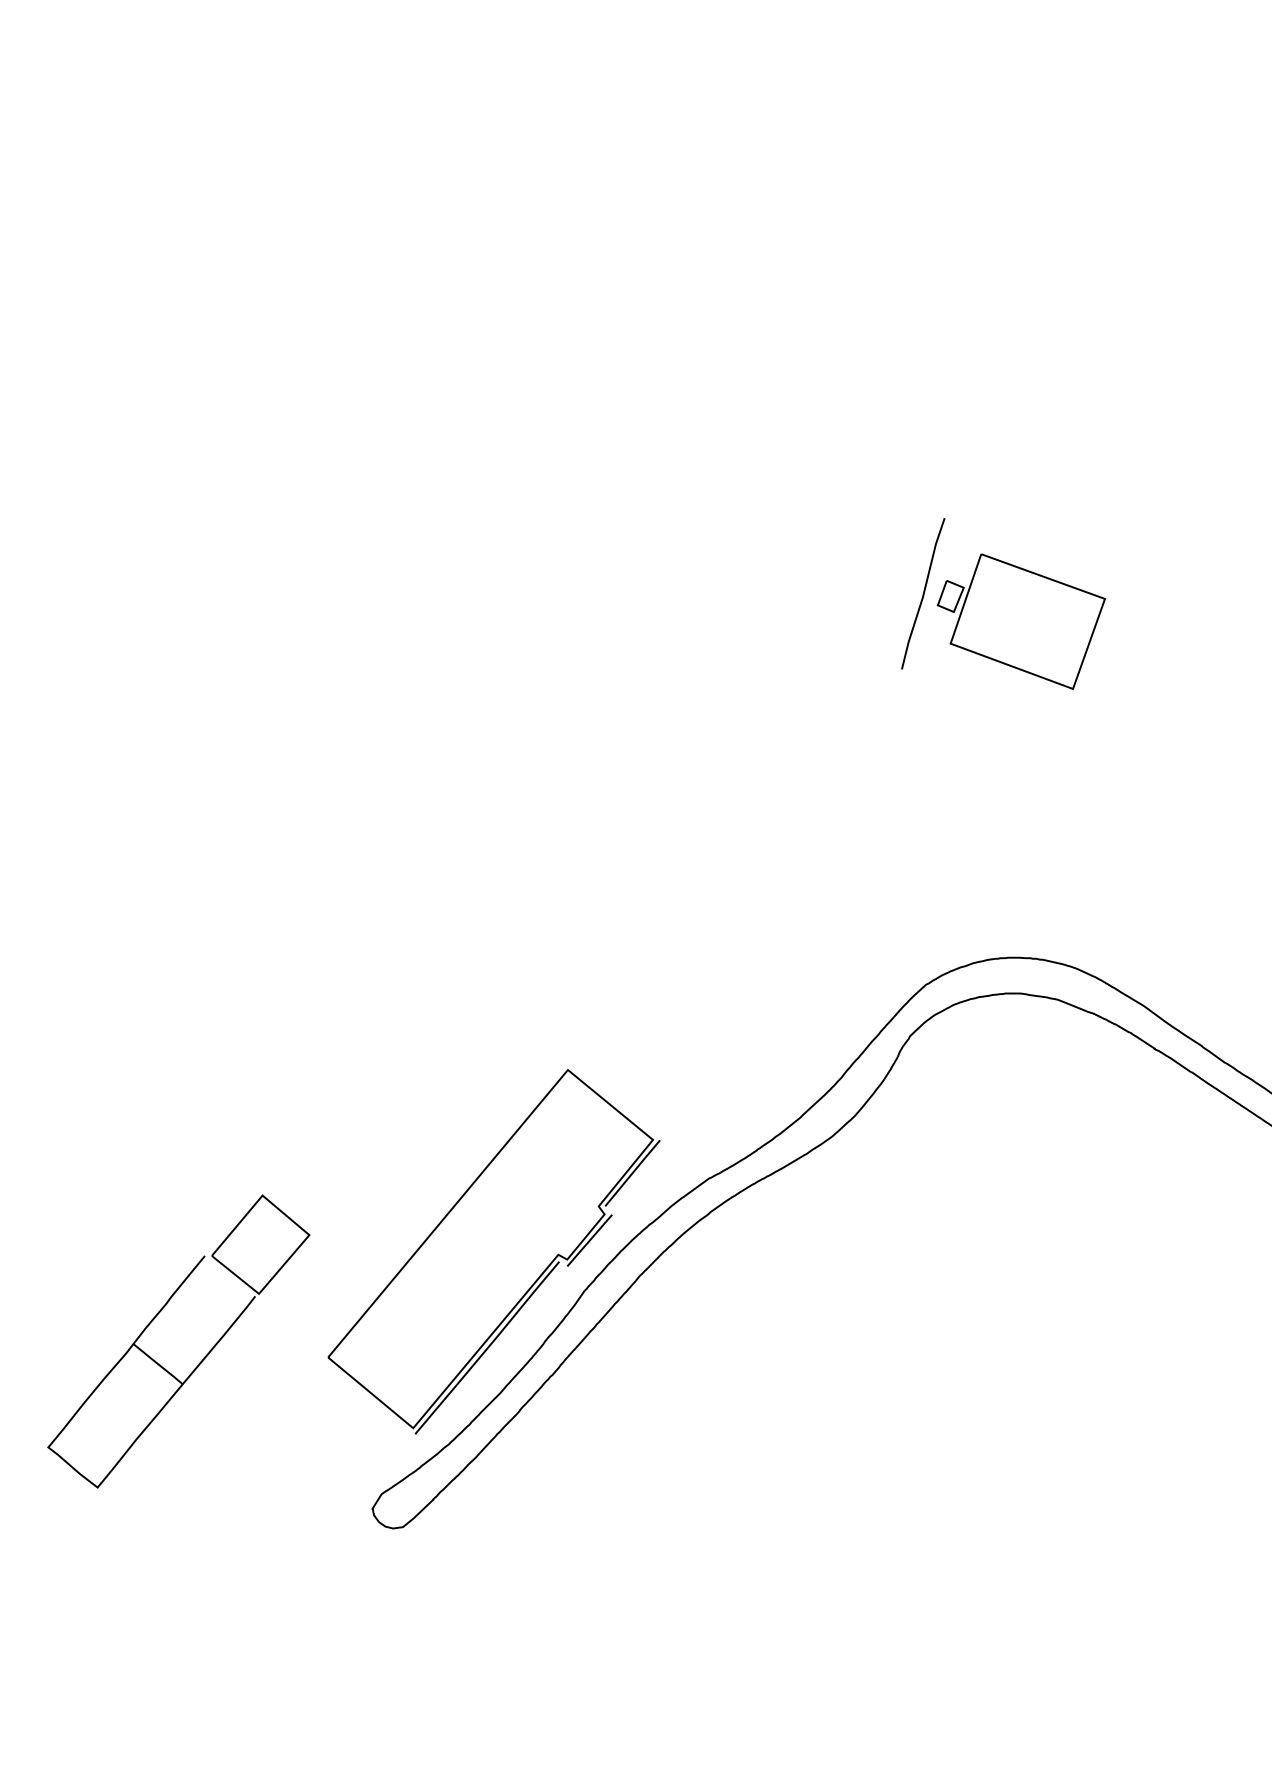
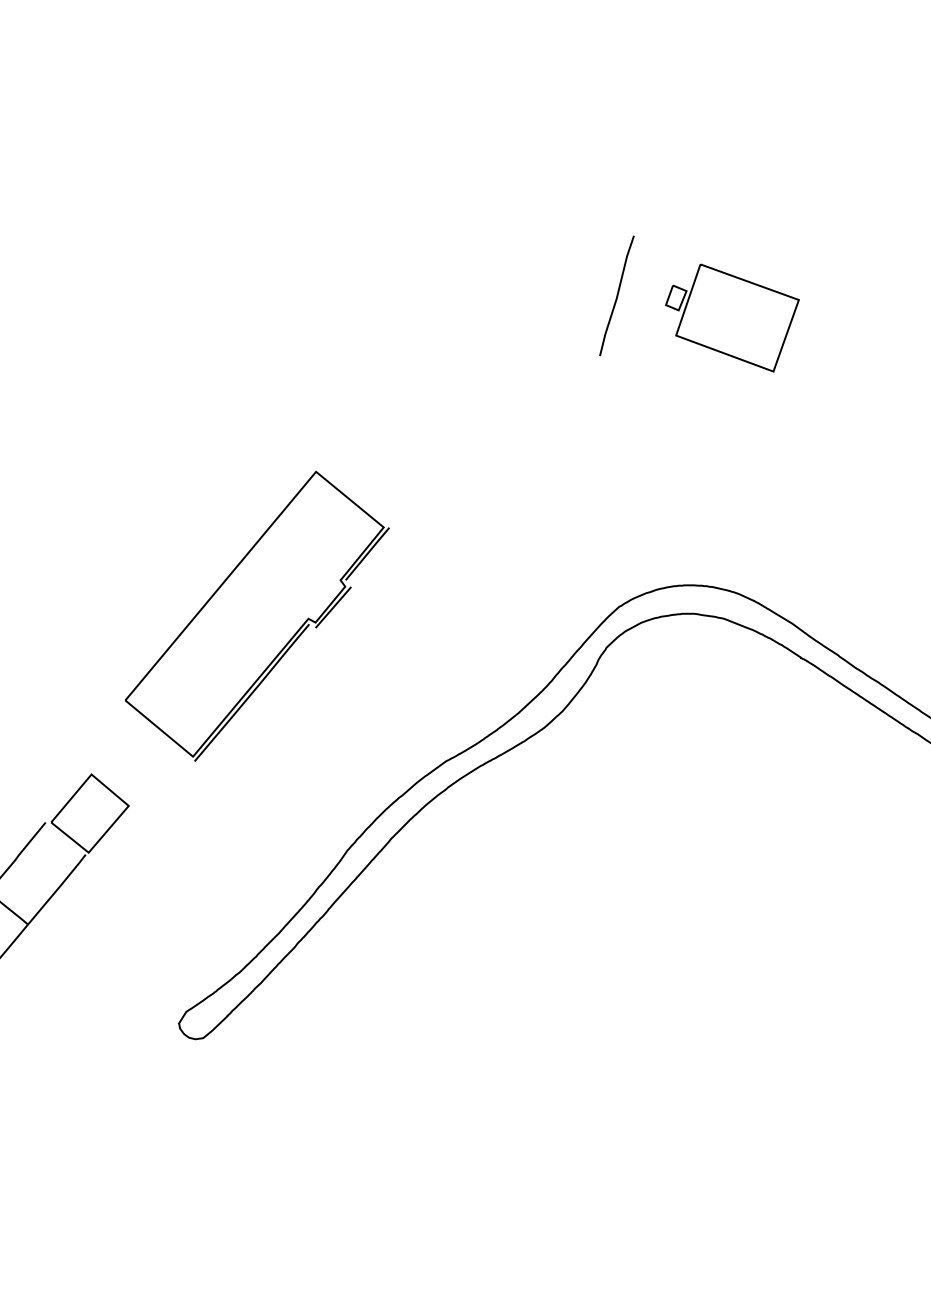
part: (1020, 621) -> (731, 317), moved
part: (493, 1251) -> (256, 616), moved

